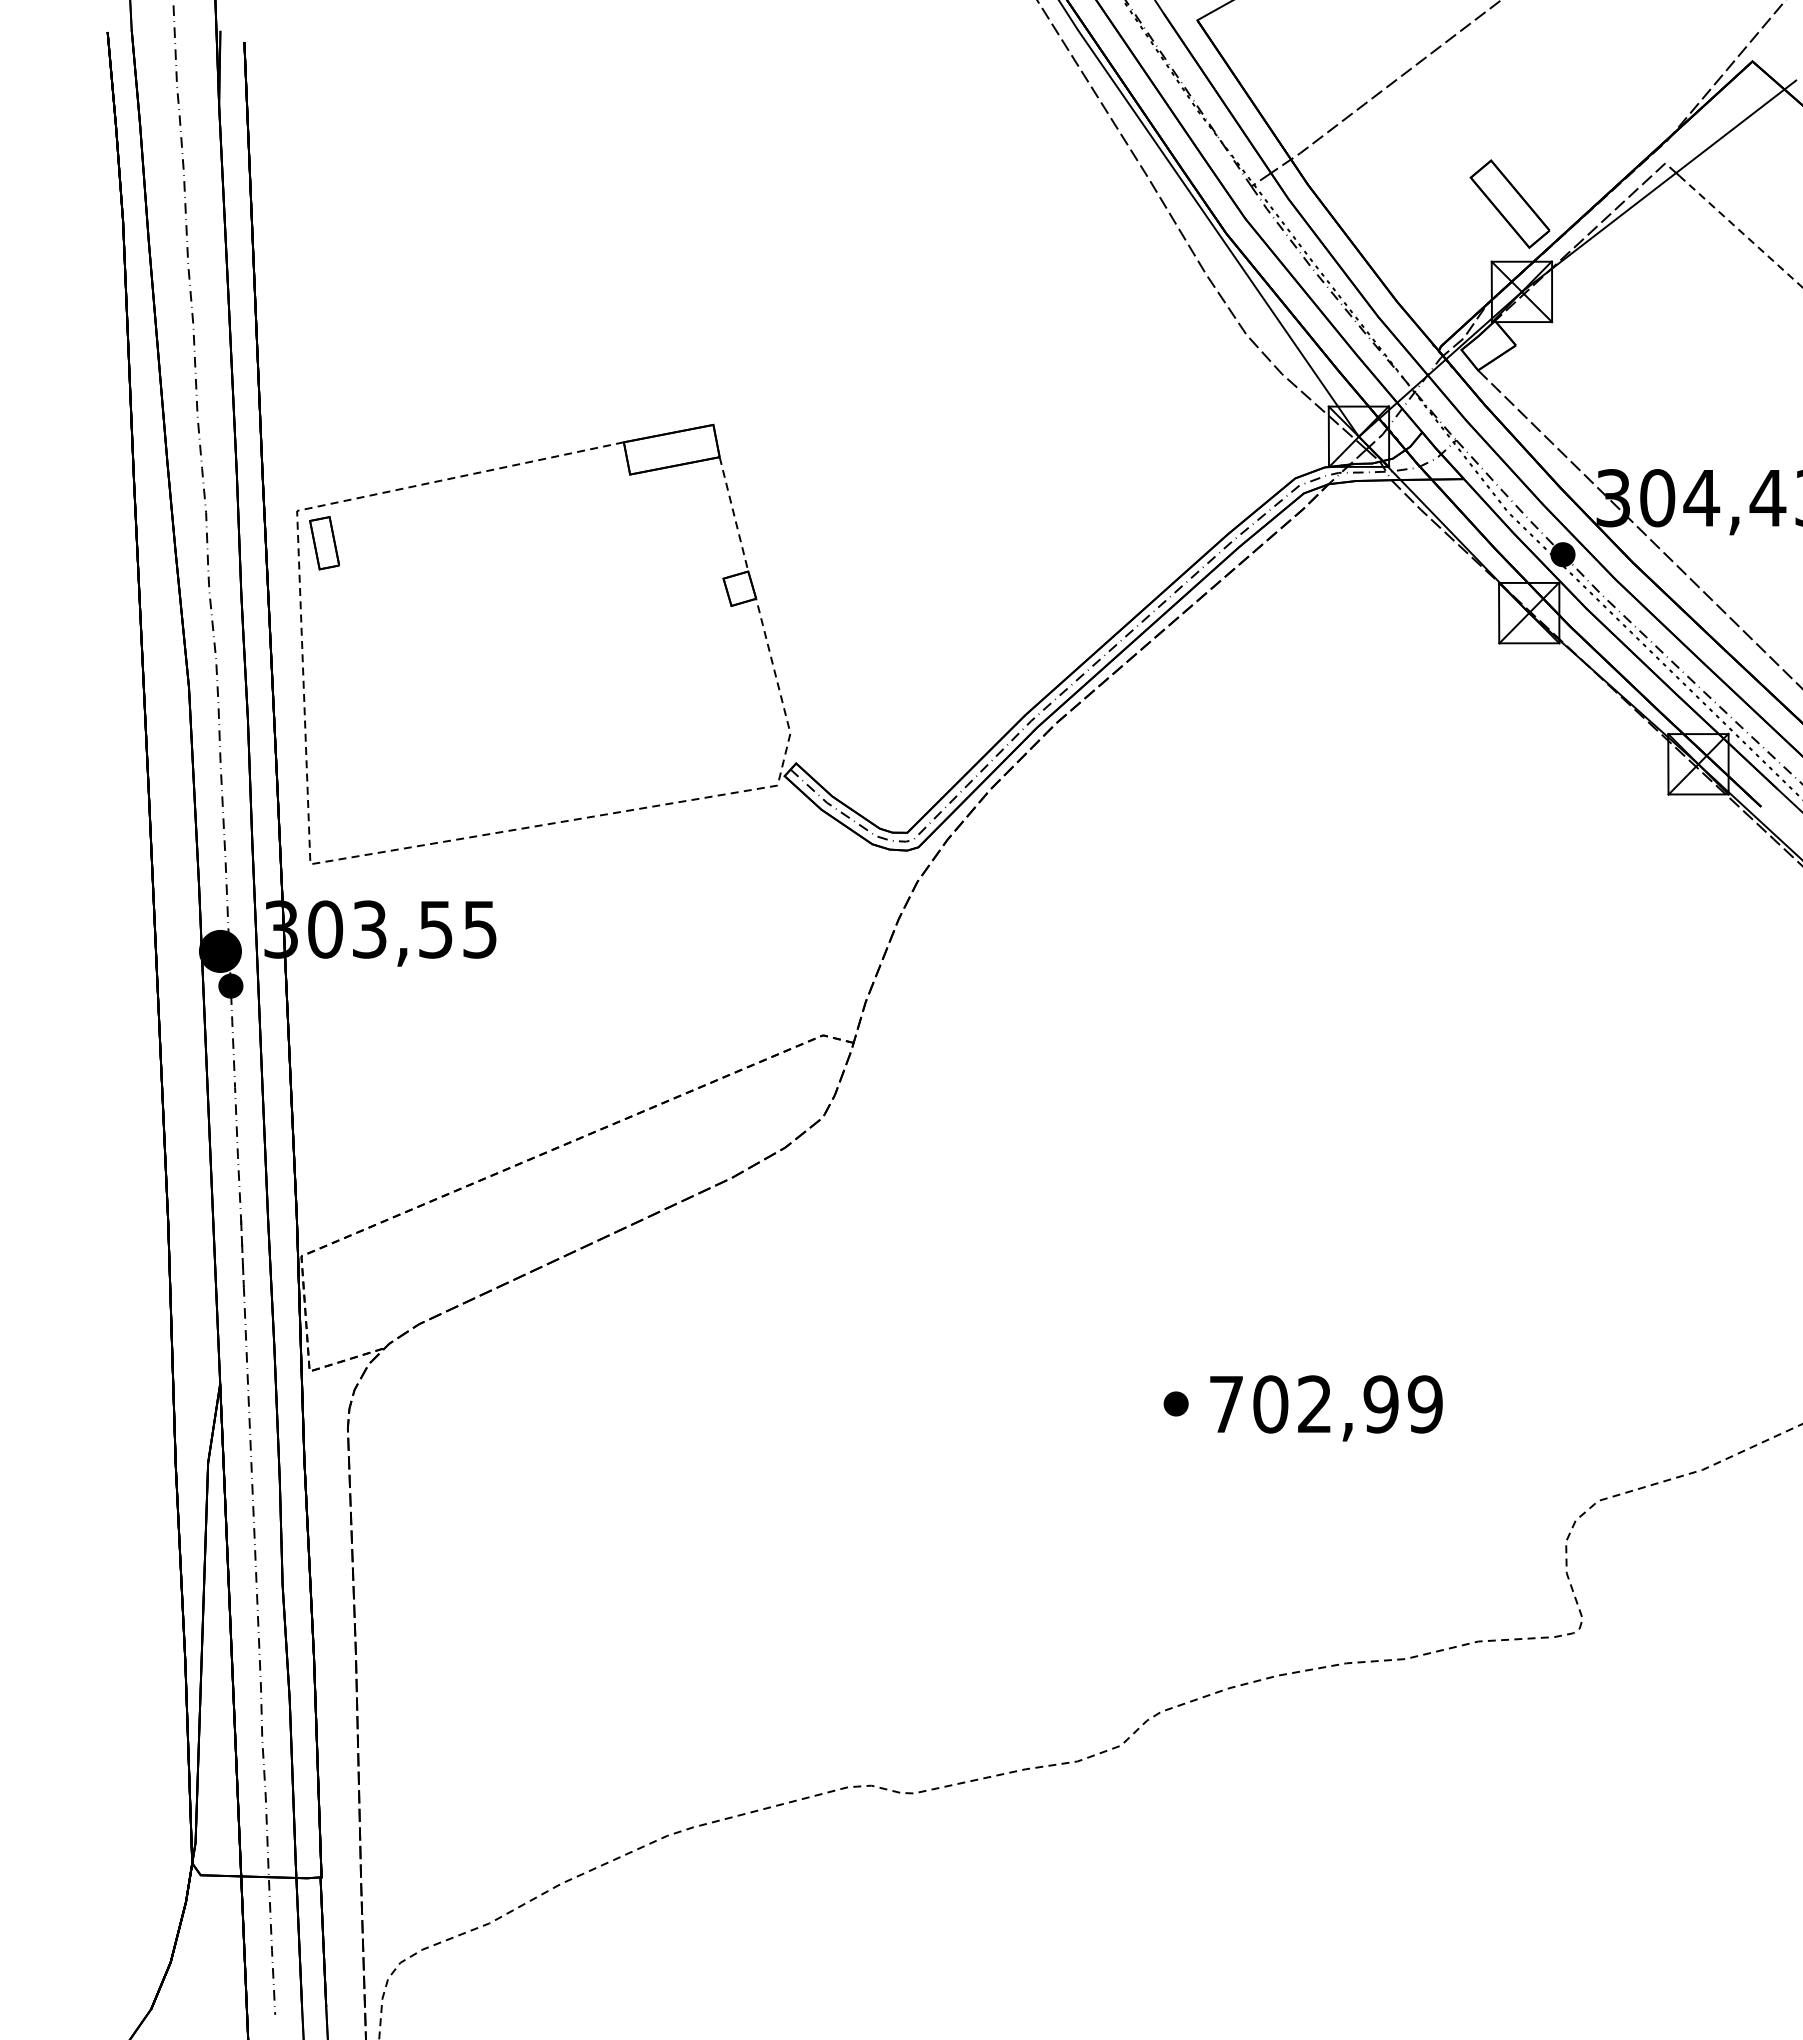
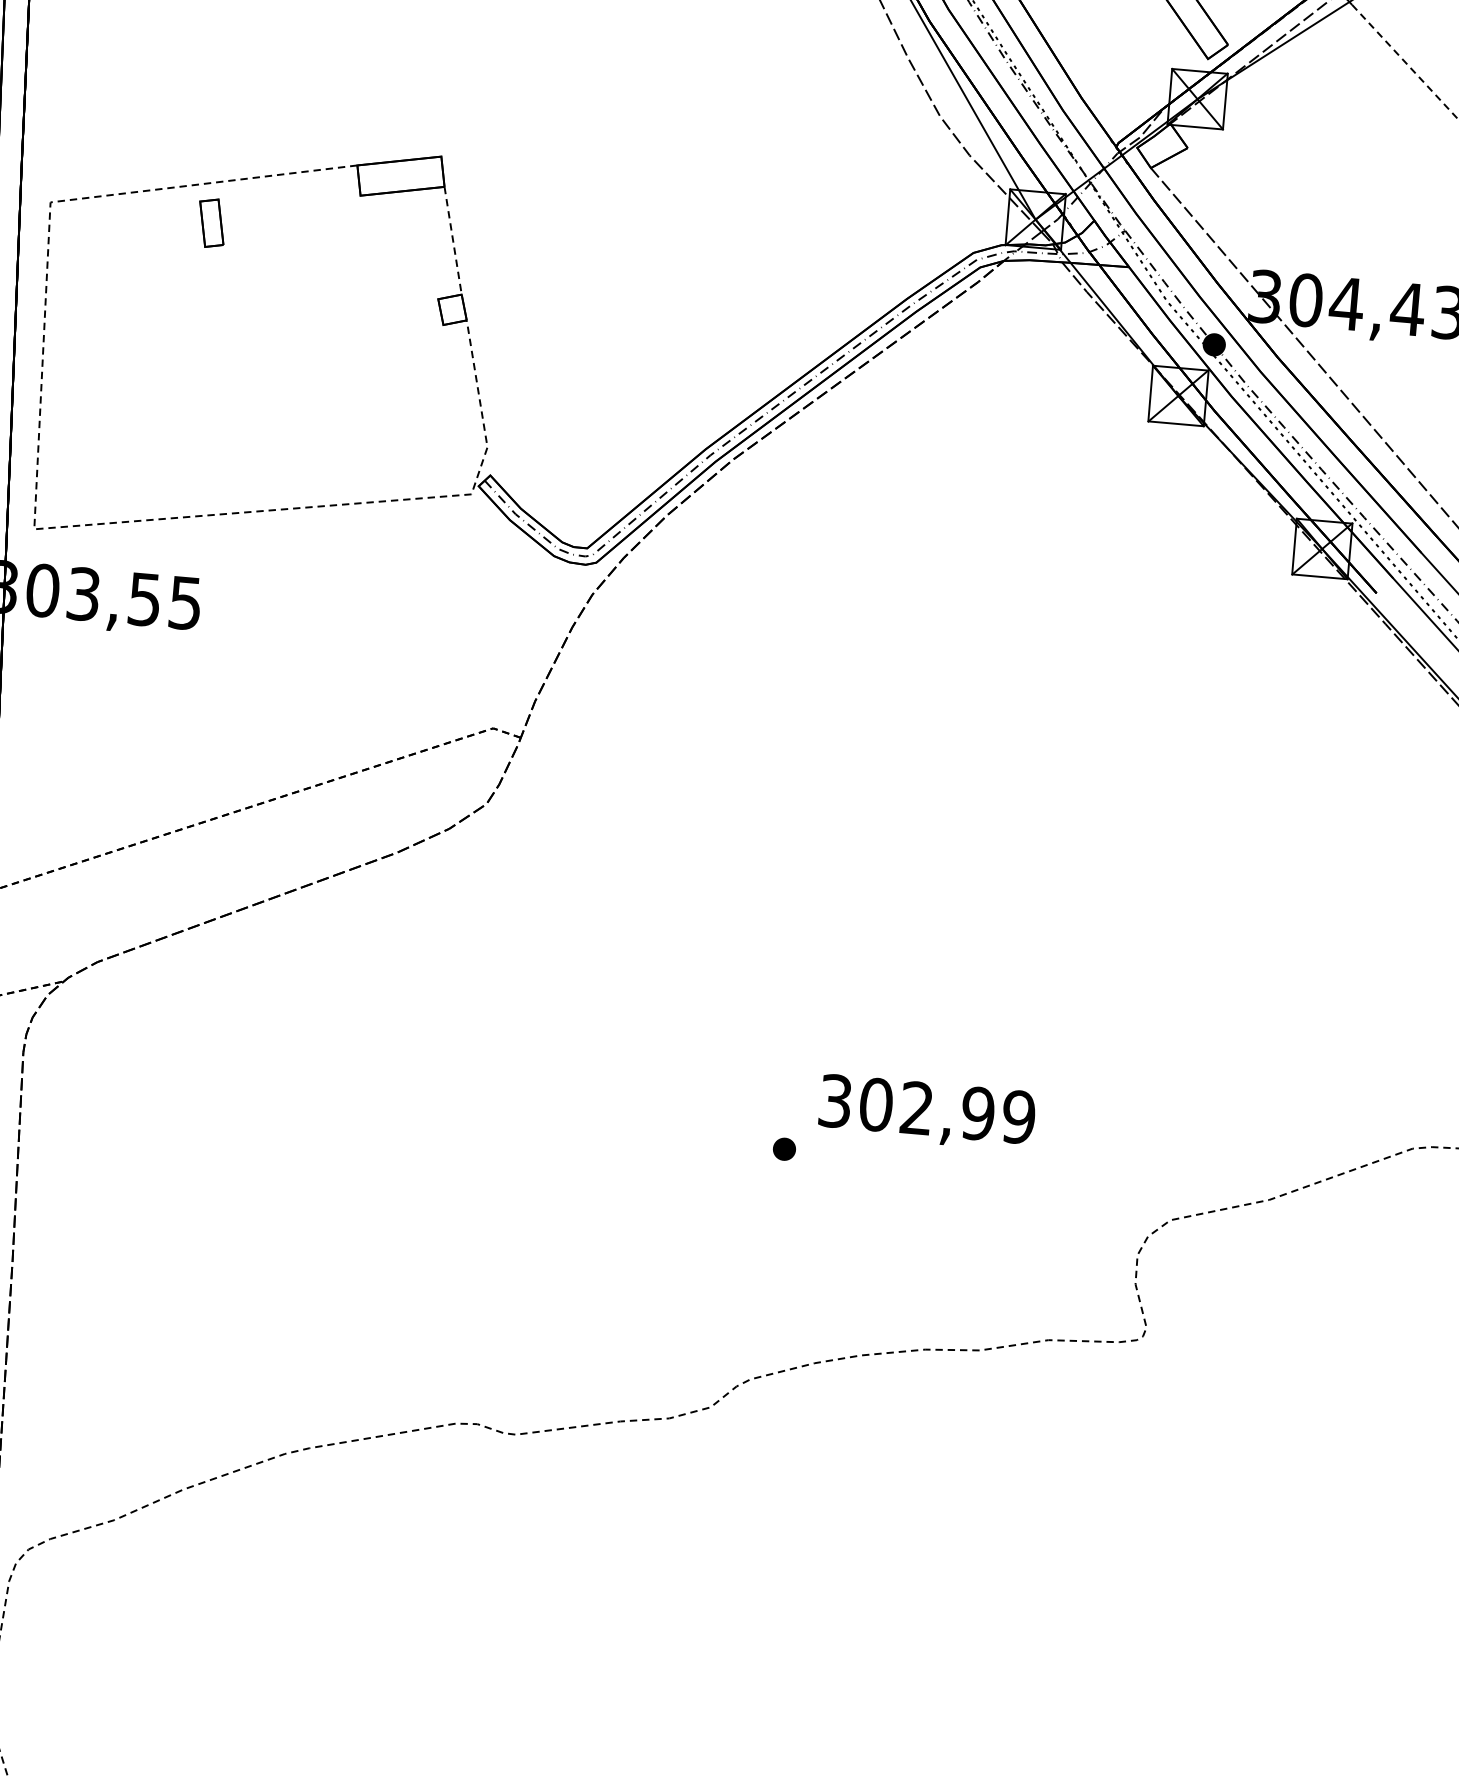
part: (324, 543) -> (211, 223), moved
part: (1175, 1403) -> (783, 1148), moved
text: (1226, 1404) -> (835, 1101), 702,99 -> 302,99

